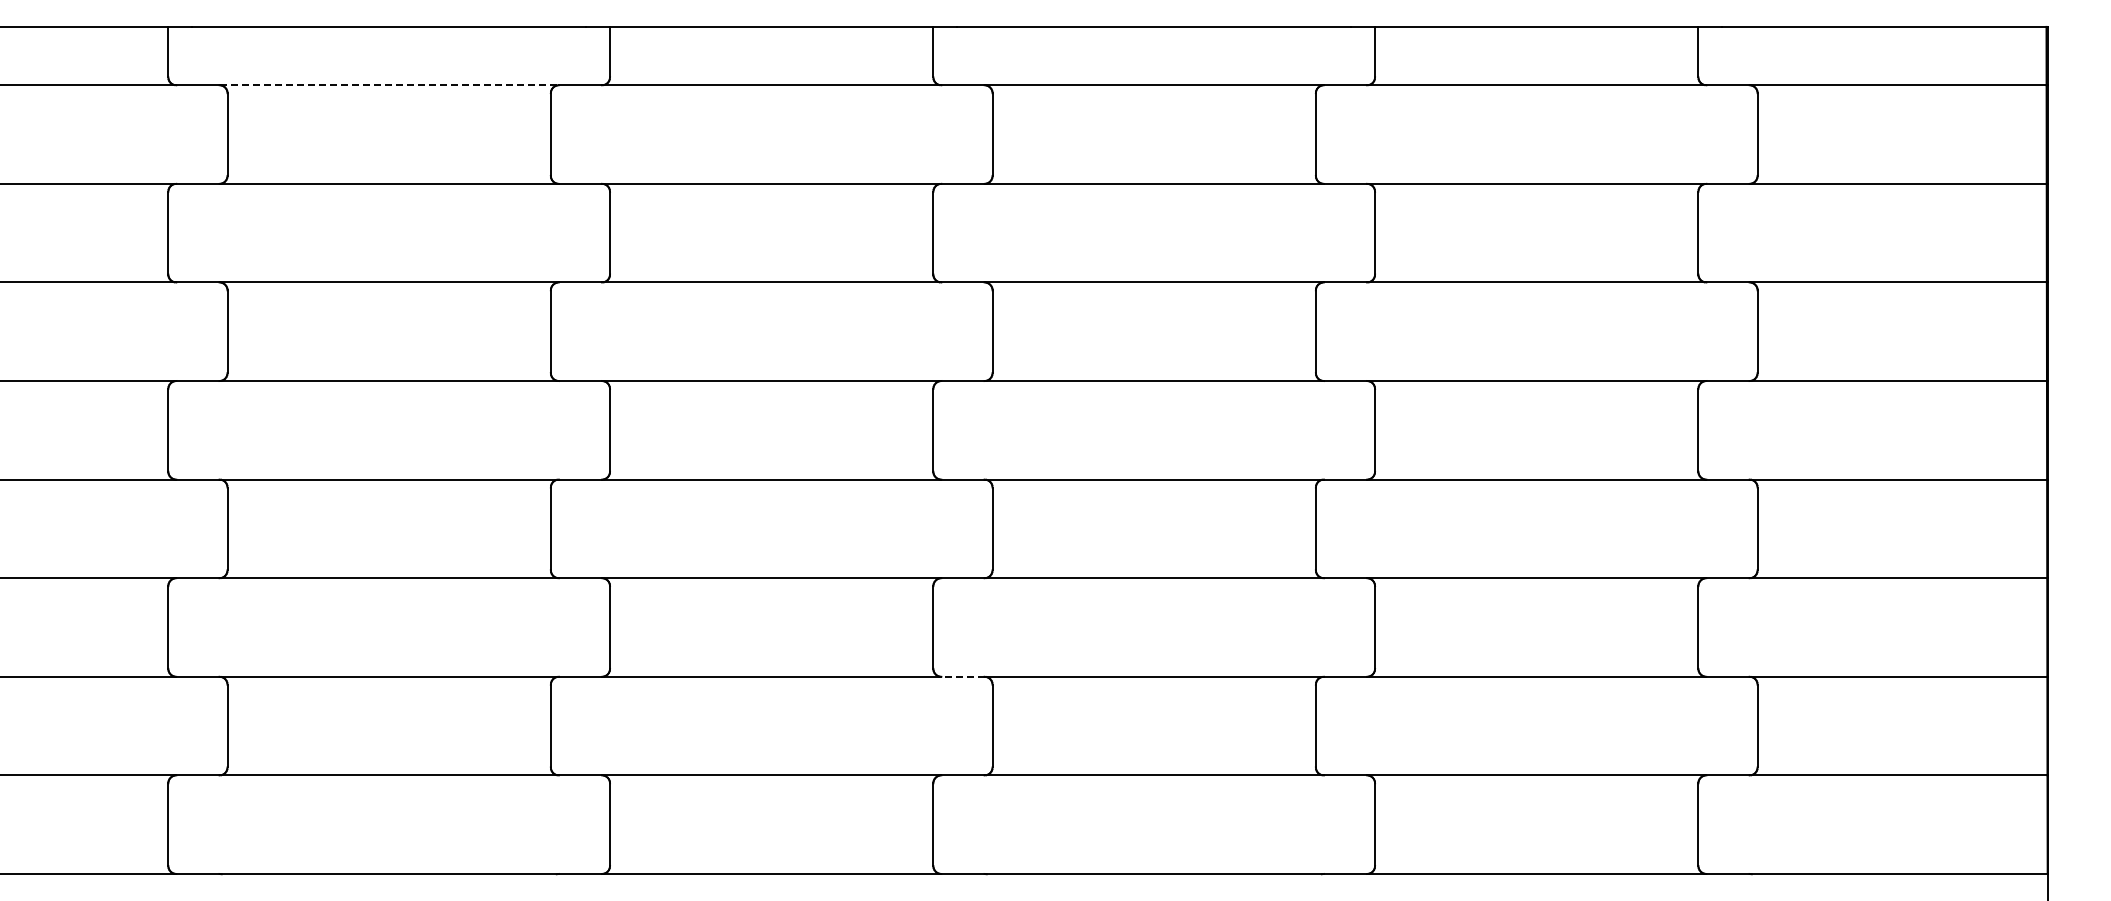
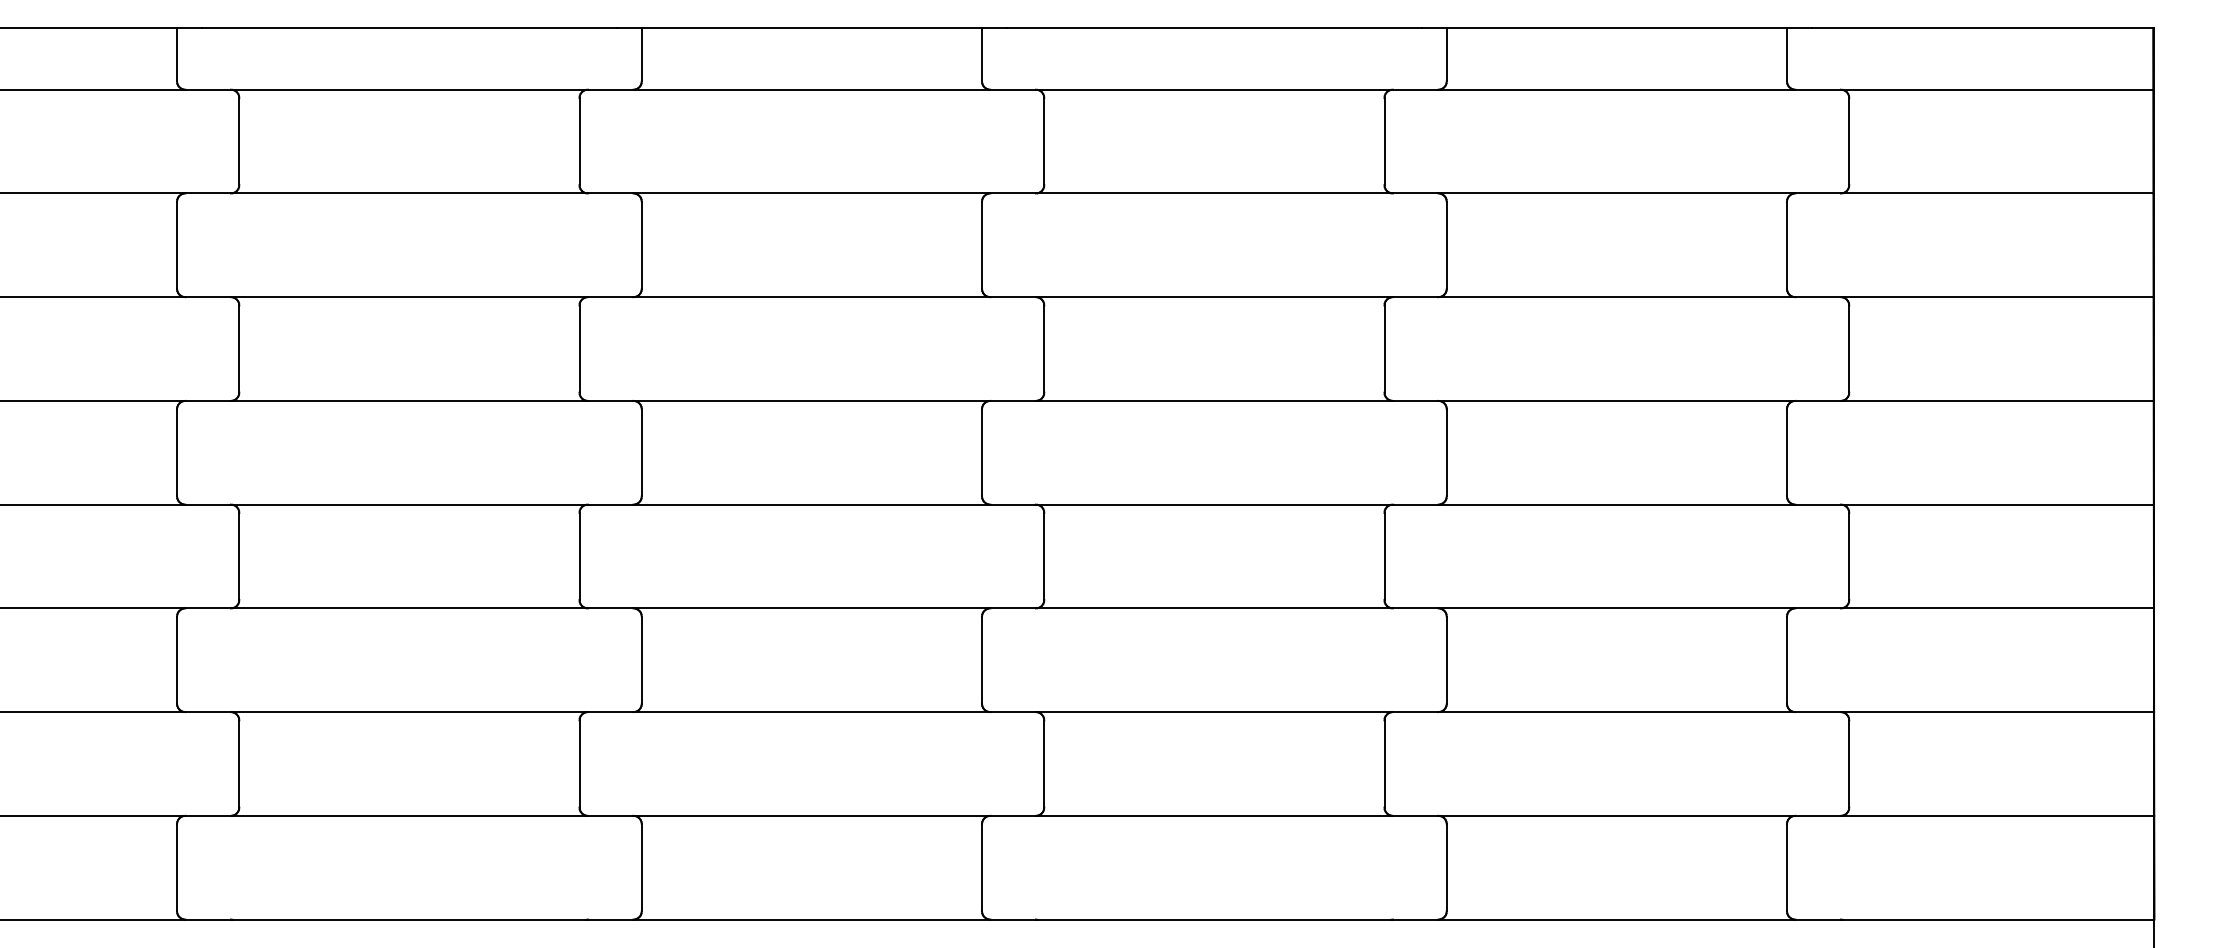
line: (389, 85) -> (409, 89), dashed -> solid
line: (962, 676) -> (1012, 711), dashed -> solid

